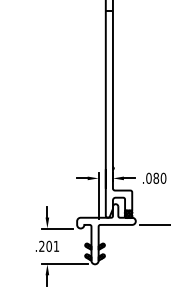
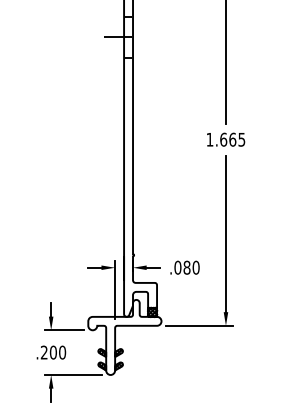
text: (56, 246) -> (62, 352), .201 -> .200

